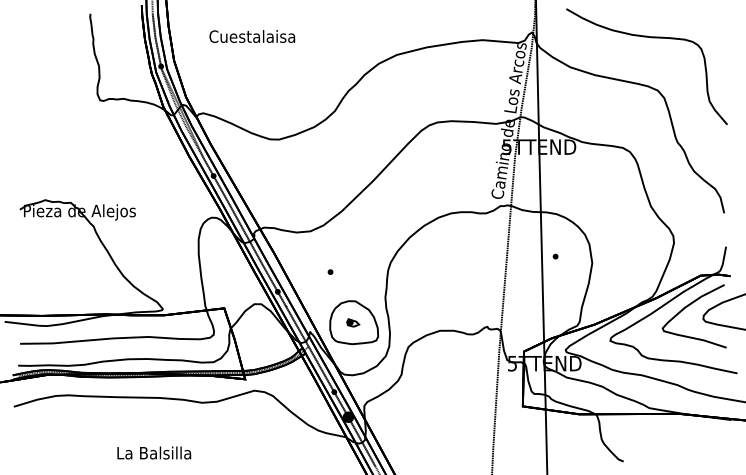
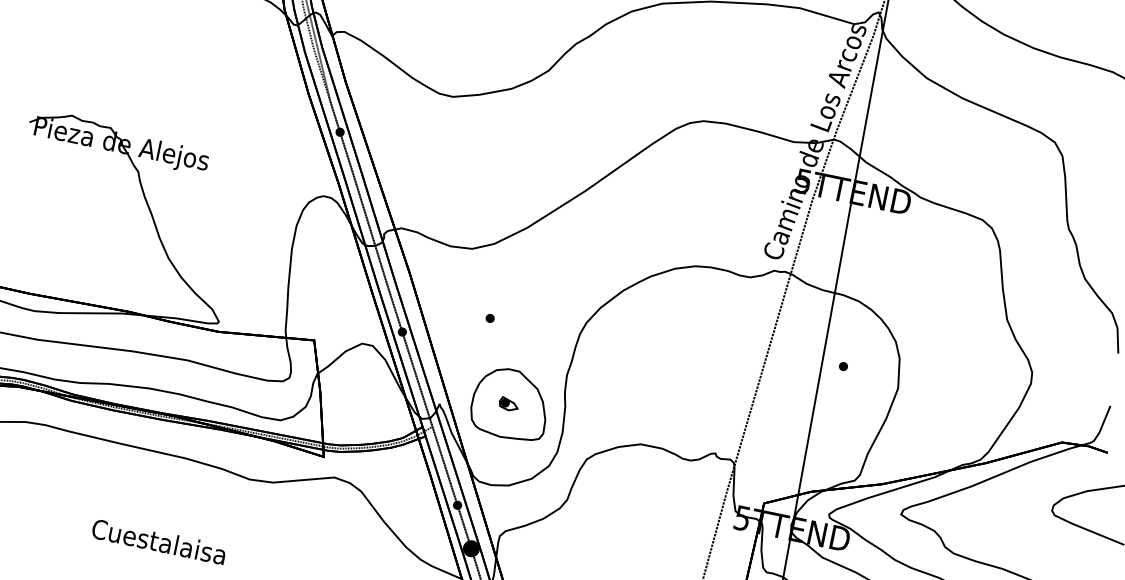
curve: (687, 307) -> (1031, 487), removed
text: (153, 452) -> (158, 540), La Balsilla -> Cuestalaisa

